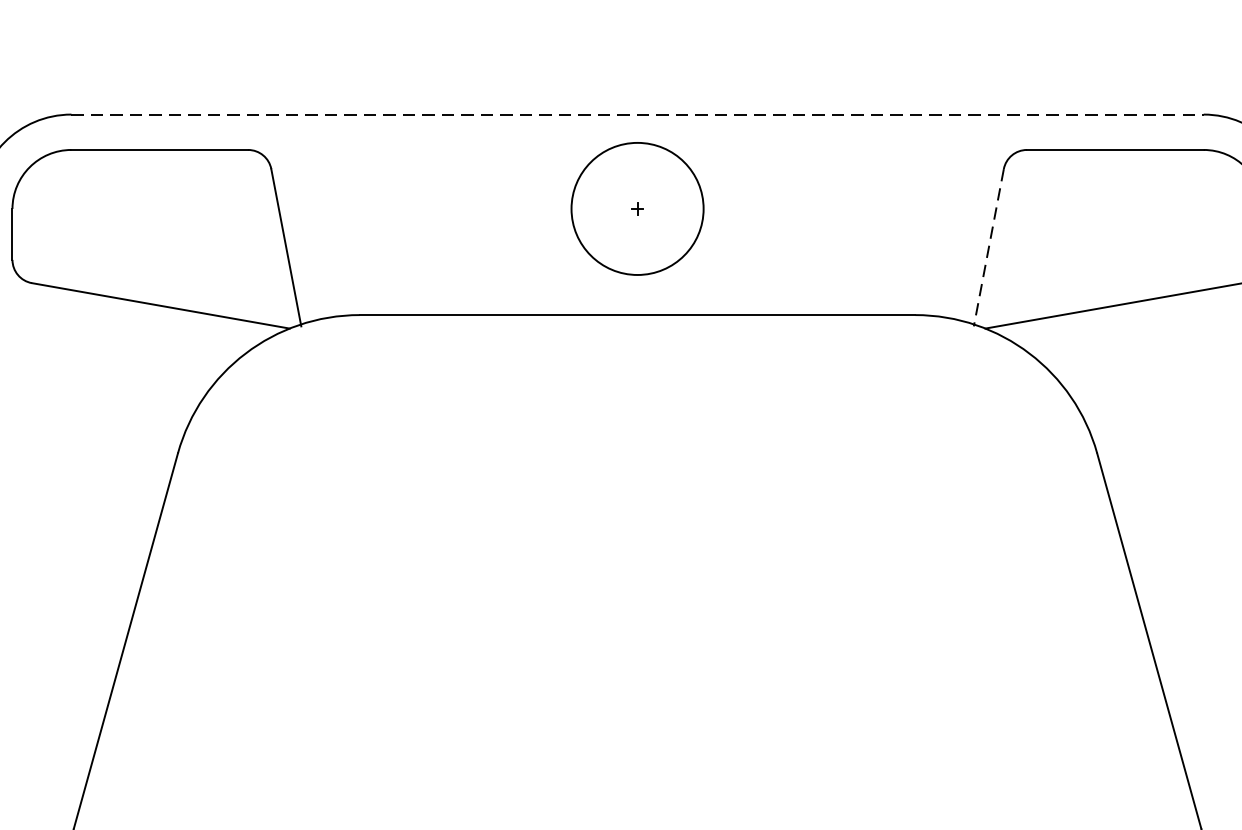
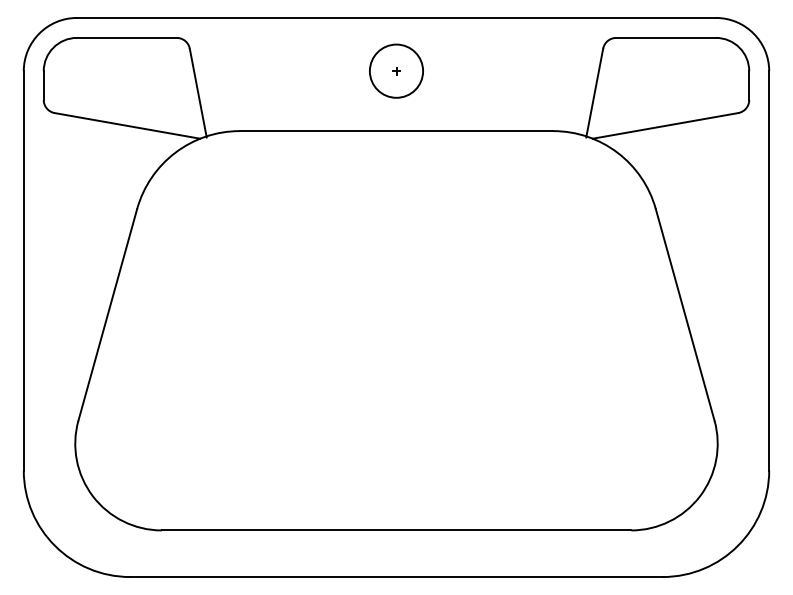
line: (637, 113) -> (396, 17), dashed -> solid
circle: (637, 207) -> (396, 70), size x0.71
line: (988, 248) -> (594, 93), dashed -> solid

